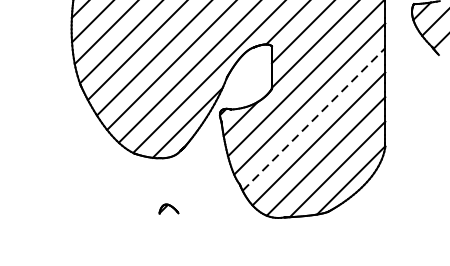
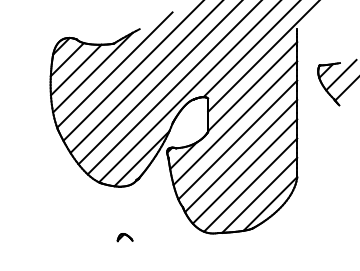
line: (314, 118) -> (241, 155), dashed -> solid
part: (168, 209) -> (124, 237), moved

